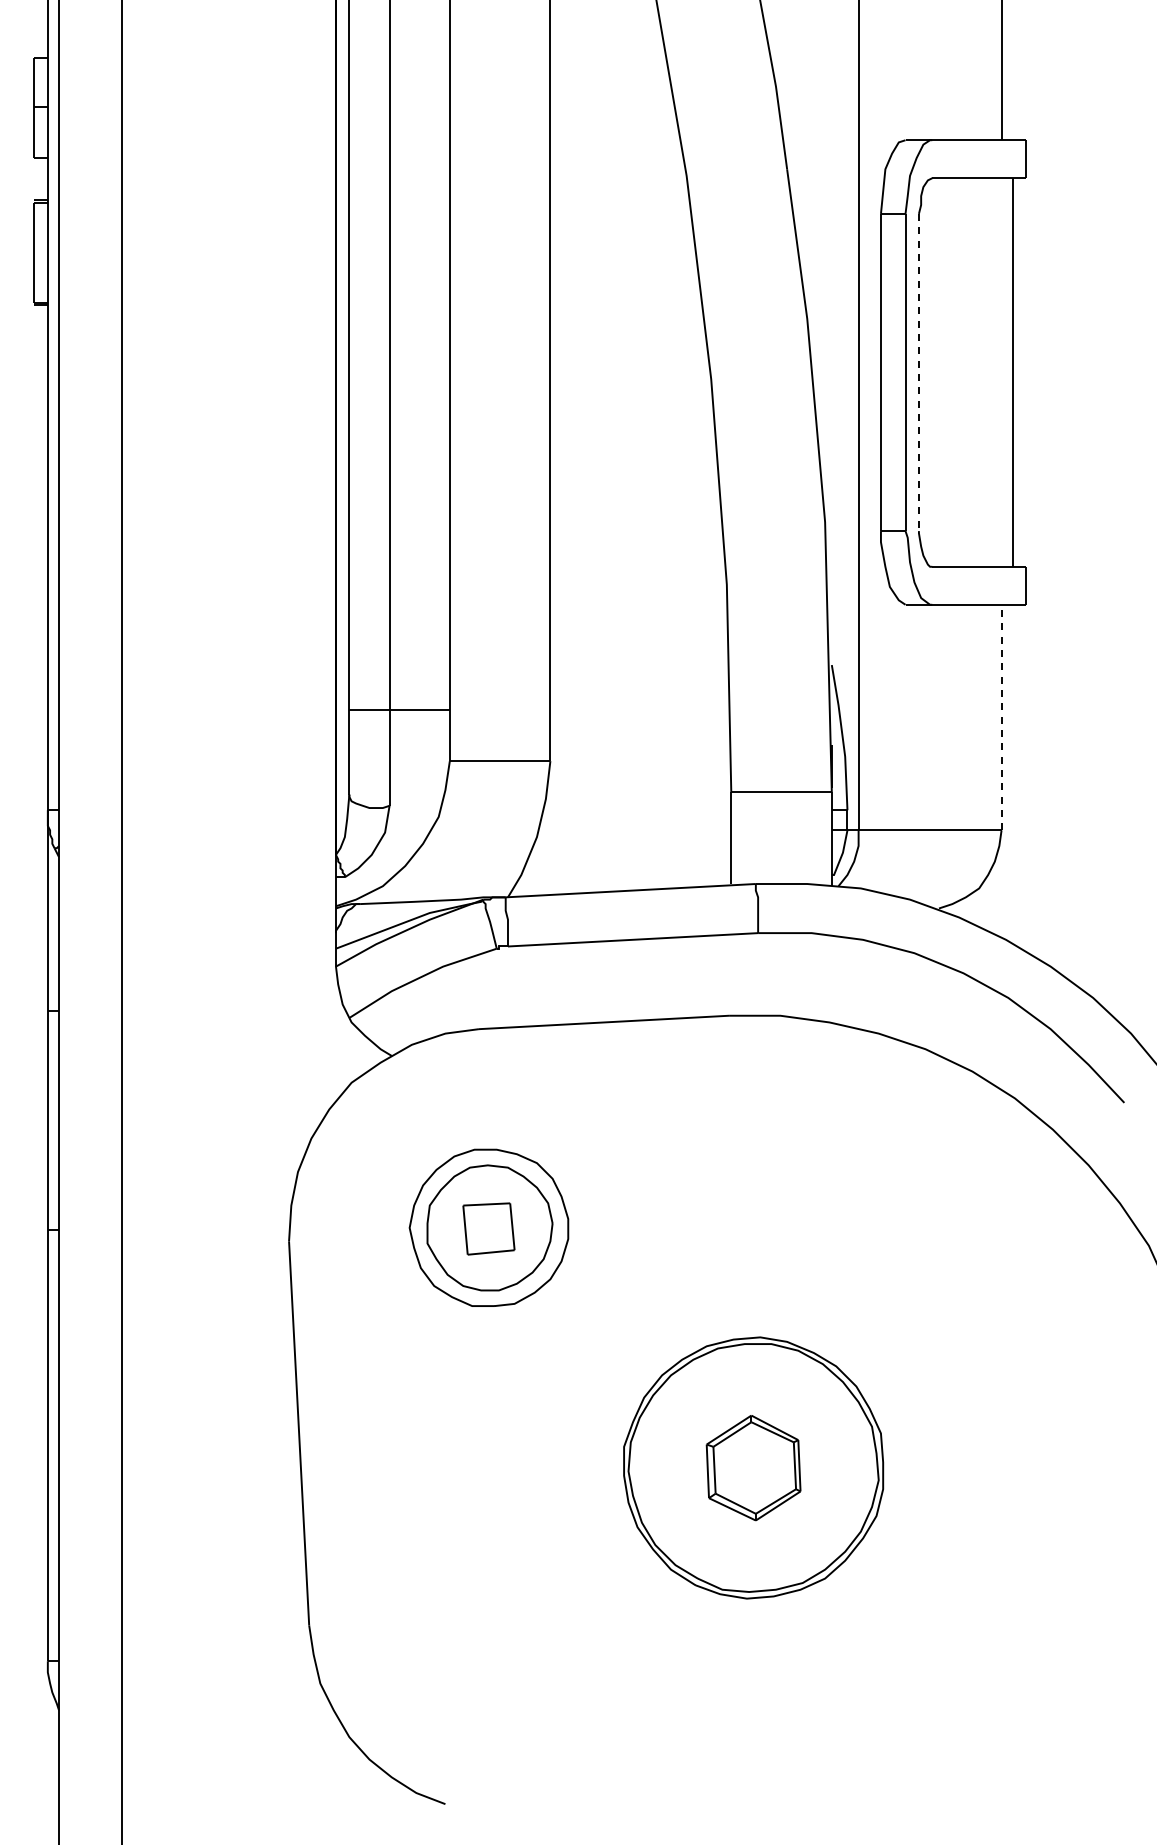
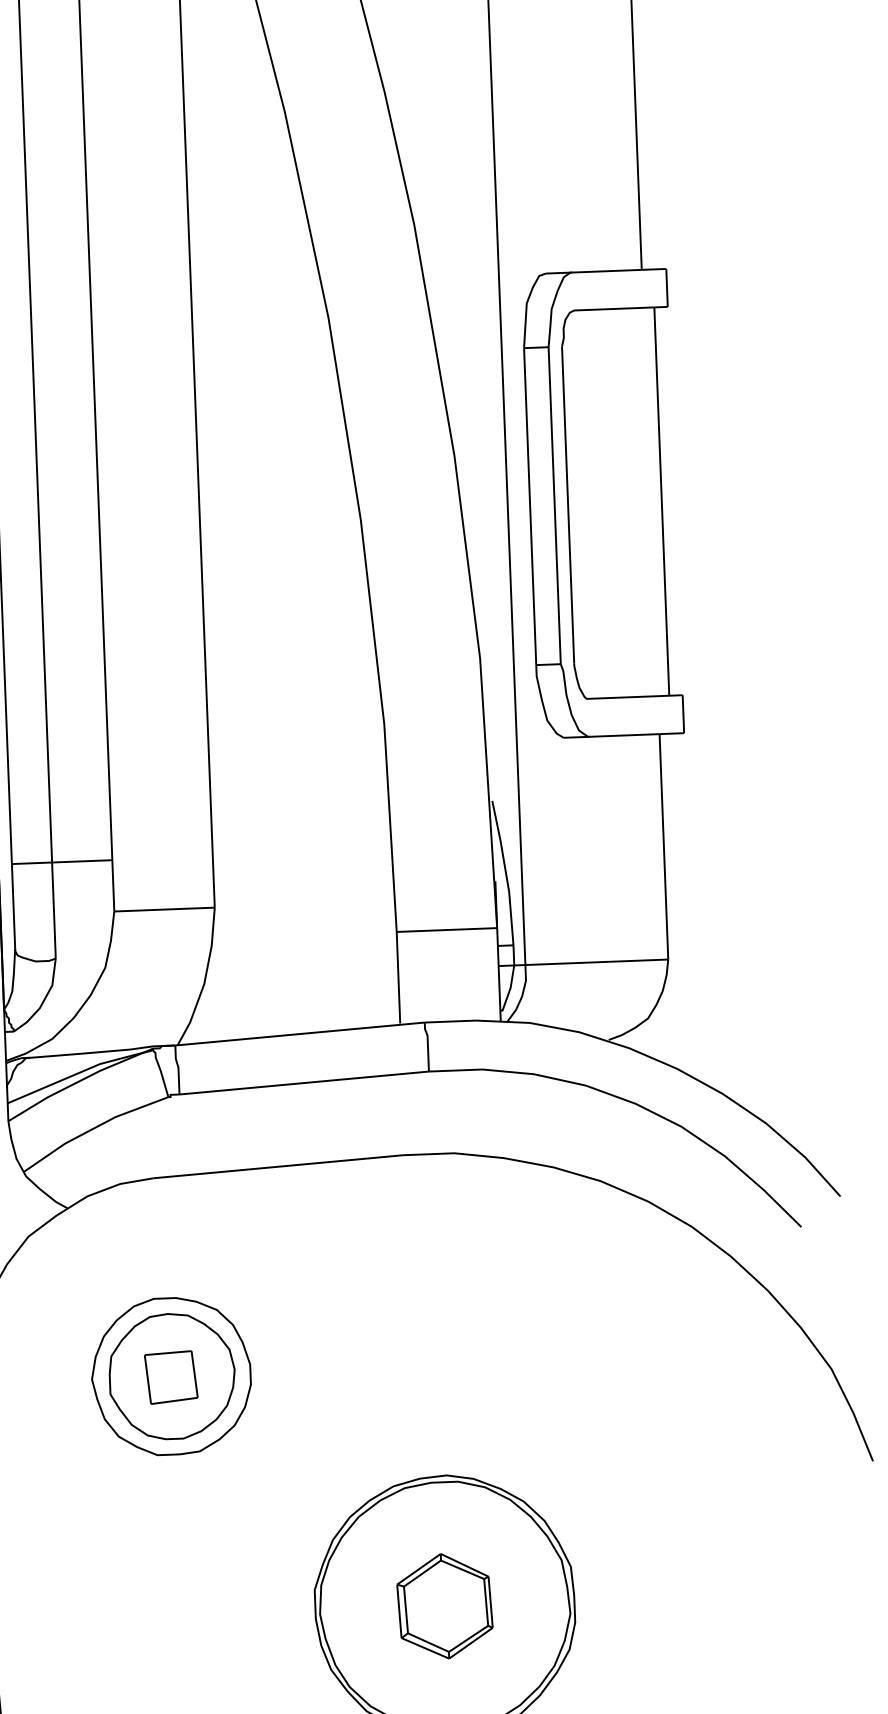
line: (918, 372) -> (567, 505), dashed -> solid
line: (1001, 717) -> (663, 846), dashed -> solid

